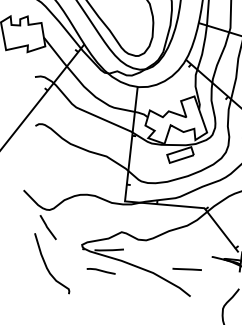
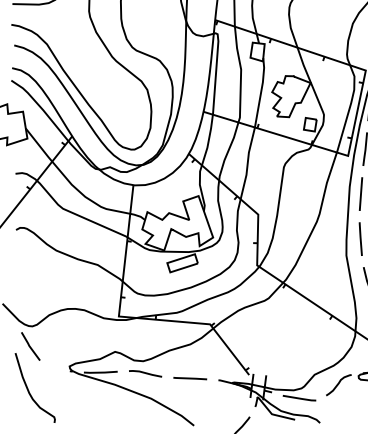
line: (187, 269) -> (190, 378), moved
line: (101, 271) -> (145, 373), moved

